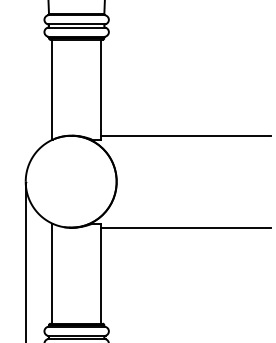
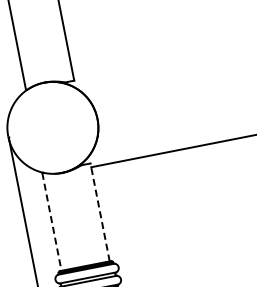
line: (186, 135) -> (157, 60), removed
line: (52, 273) -> (52, 221), solid -> dashed
line: (101, 273) -> (100, 212), solid -> dashed

